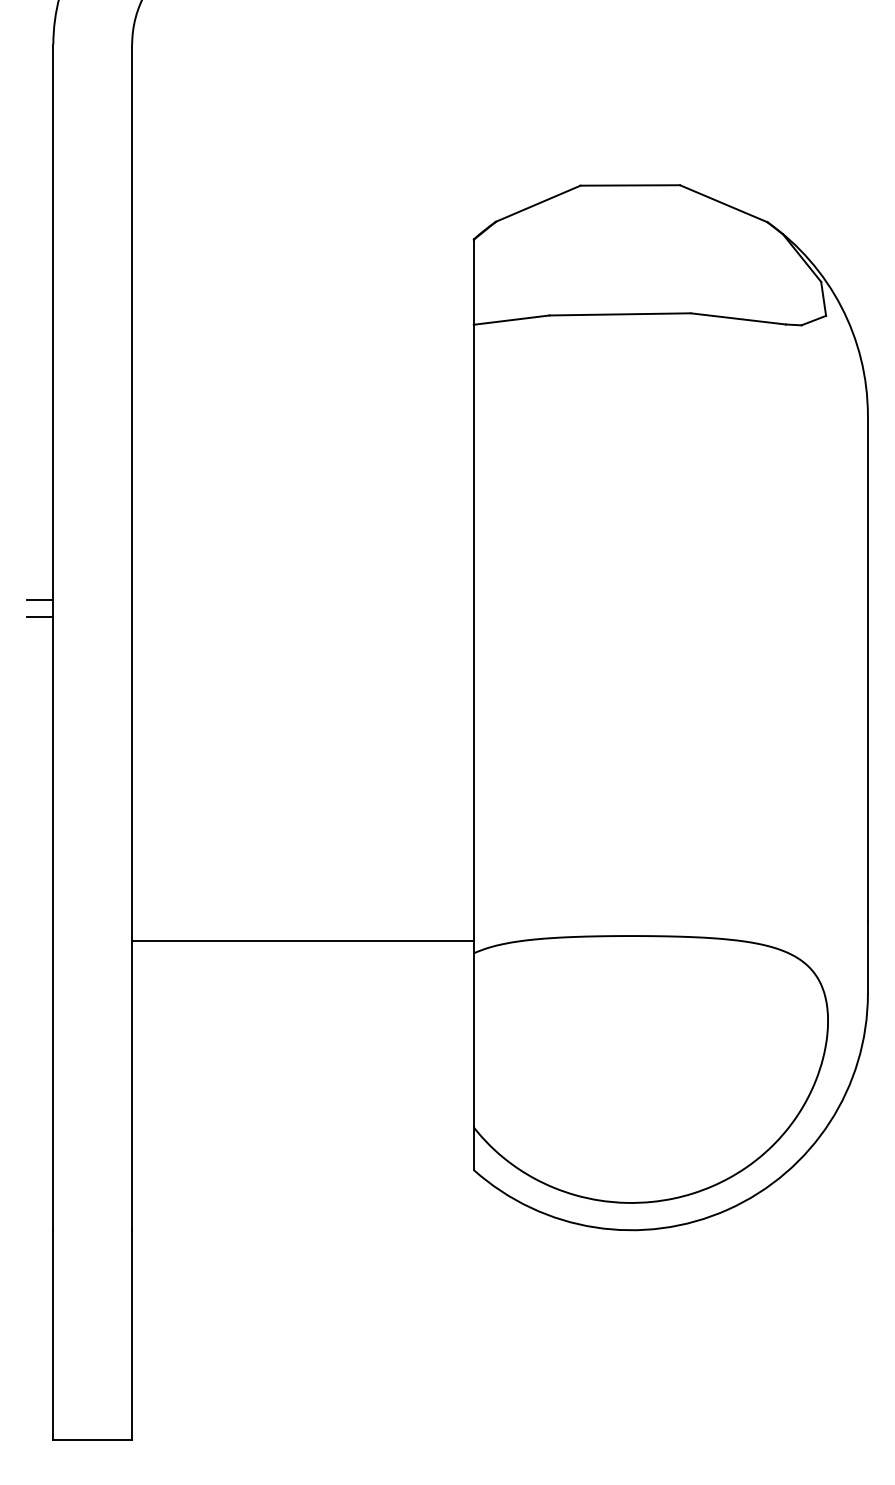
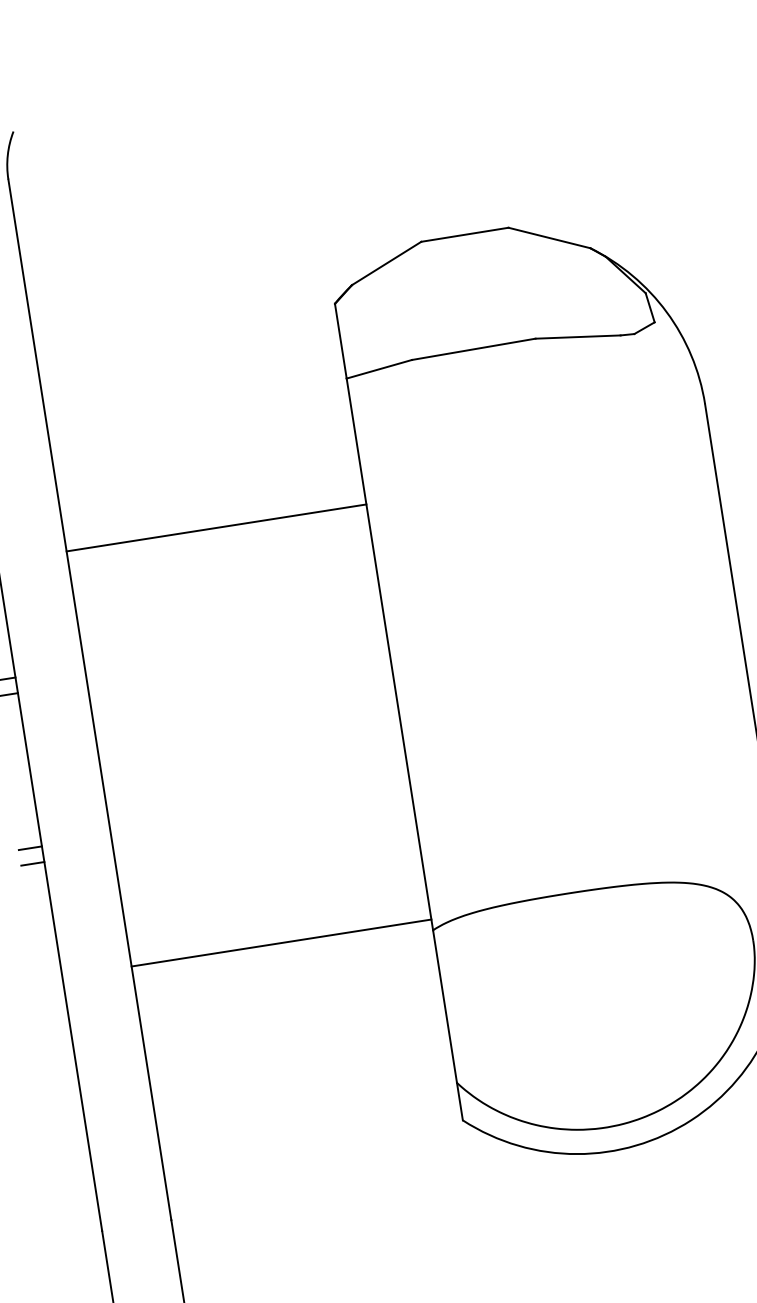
line: (302, 468) -> (216, 528), added
line: (40, 792) -> (30, 848), added
line: (40, 809) -> (33, 863), added

